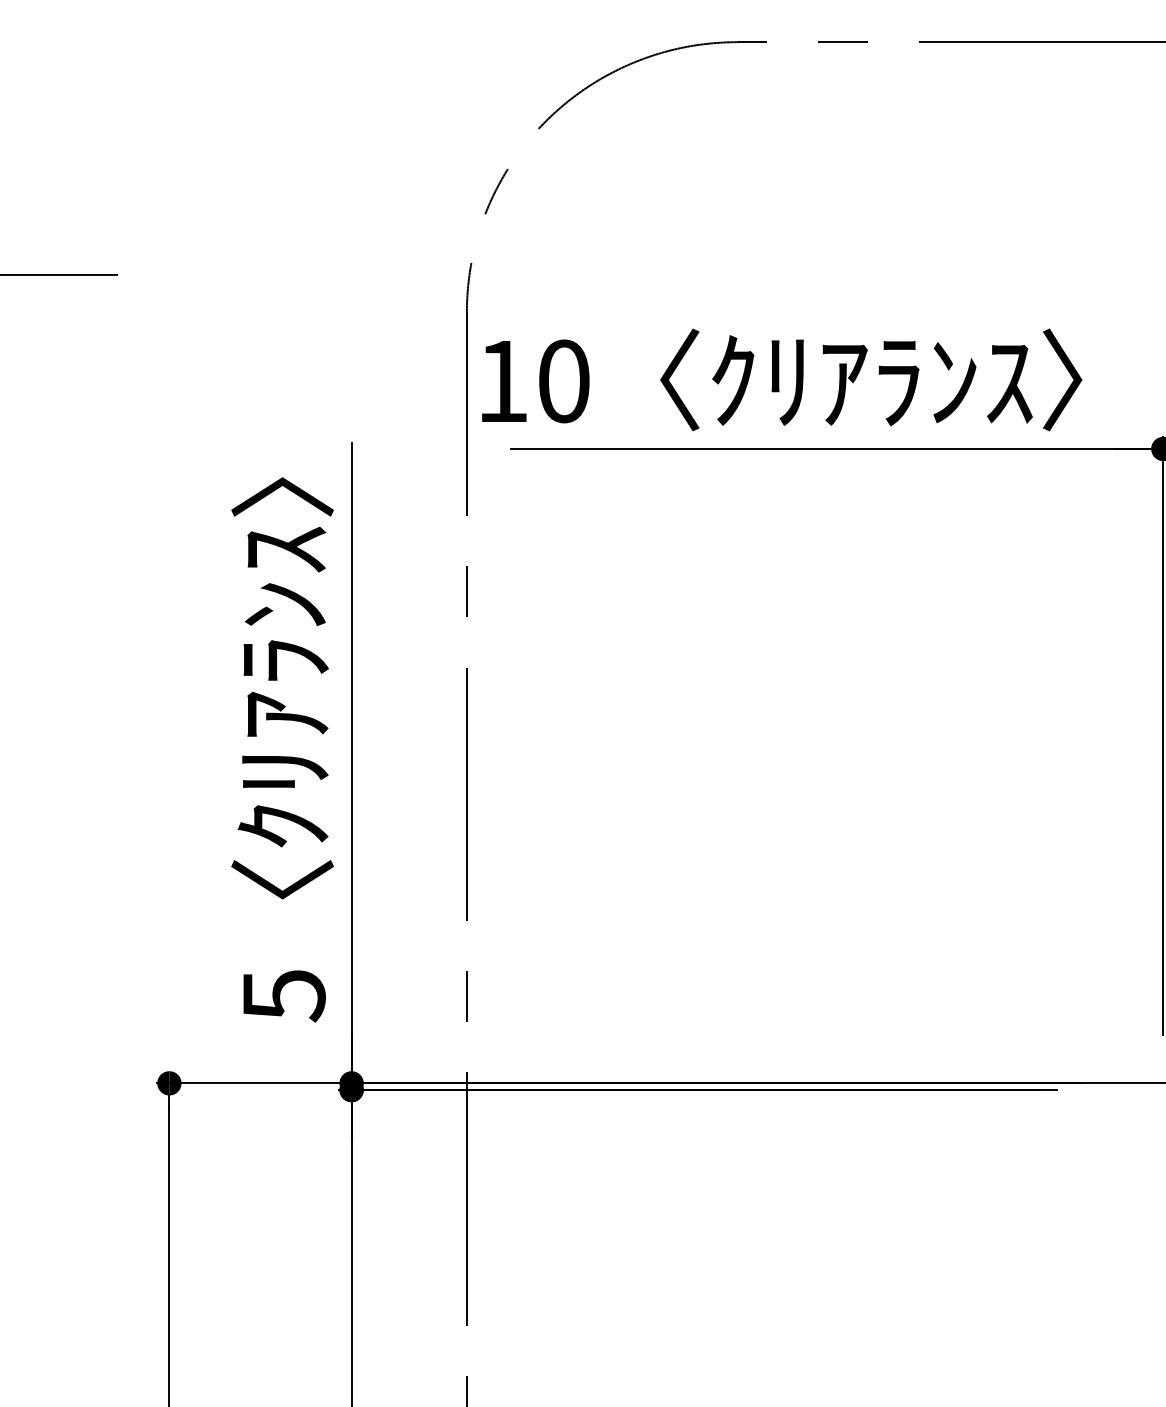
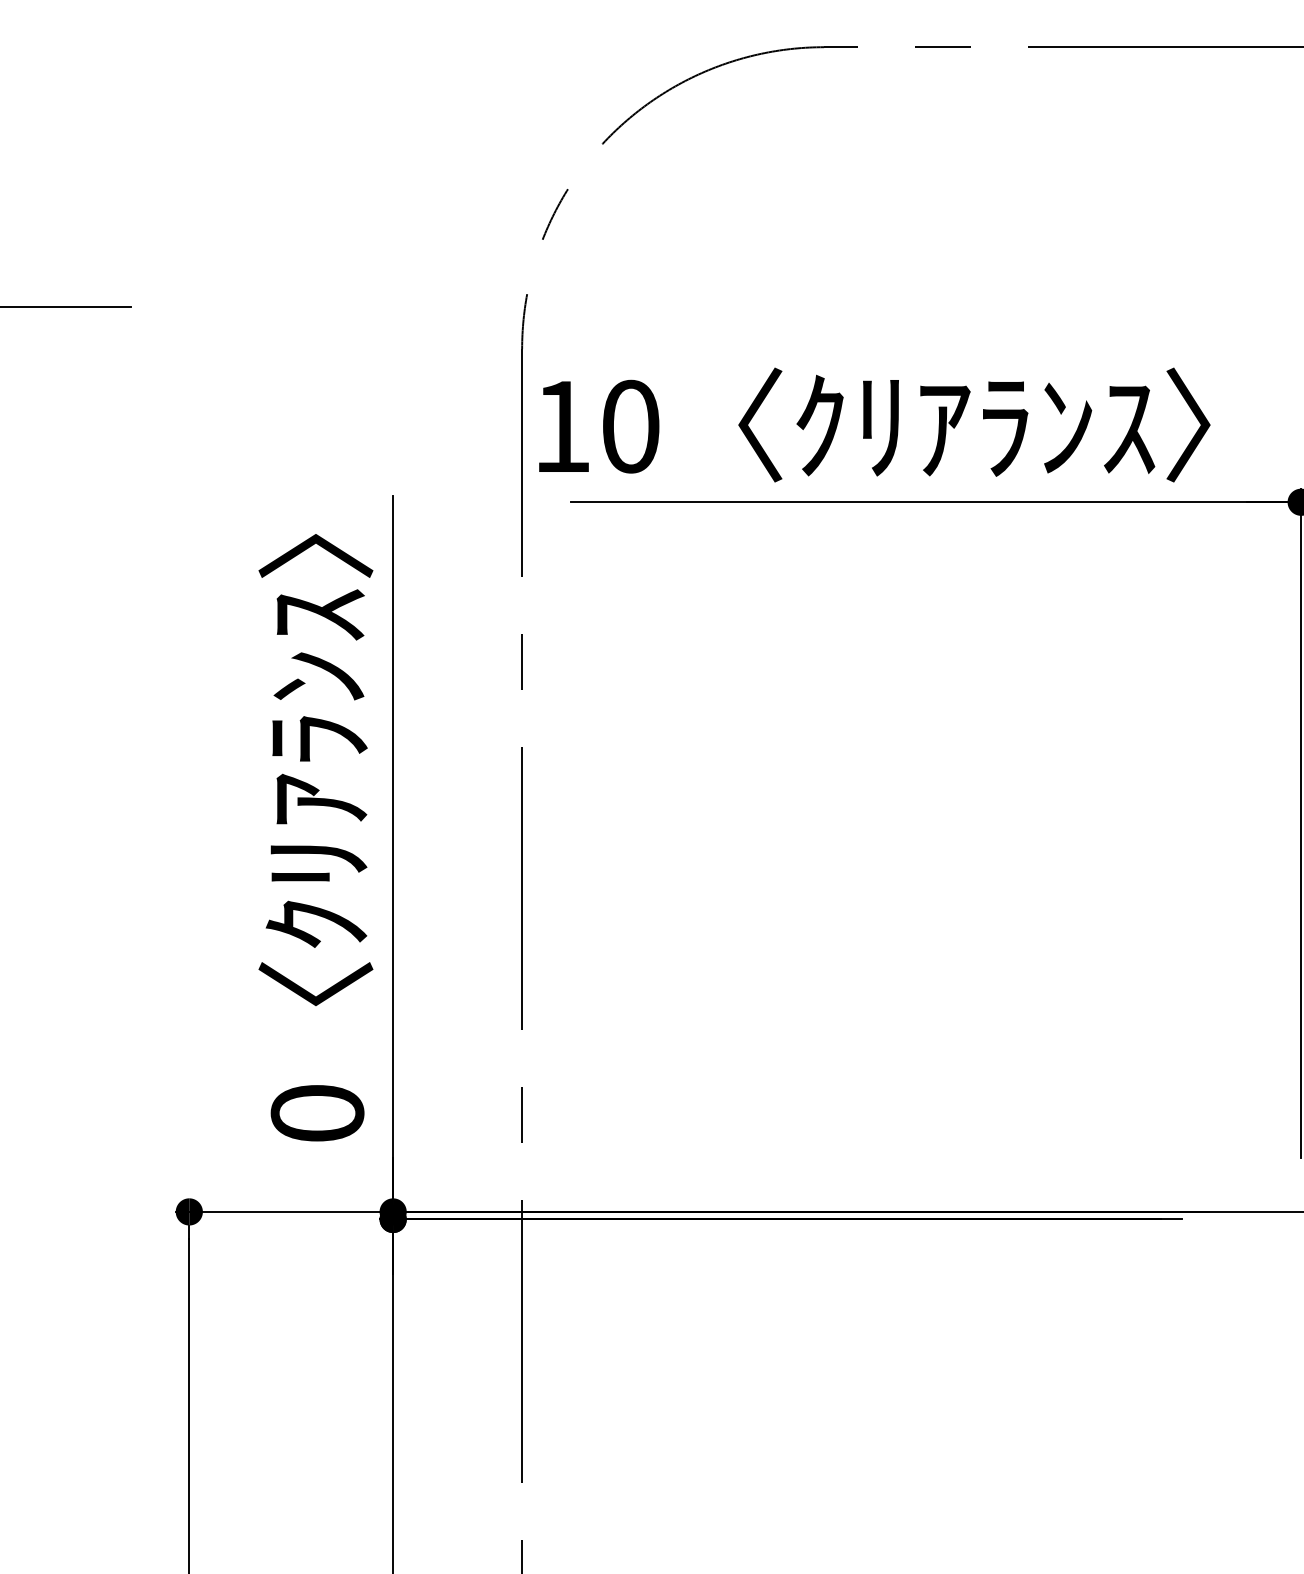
text: (283, 996) -> (317, 1114), 5 -> 0

